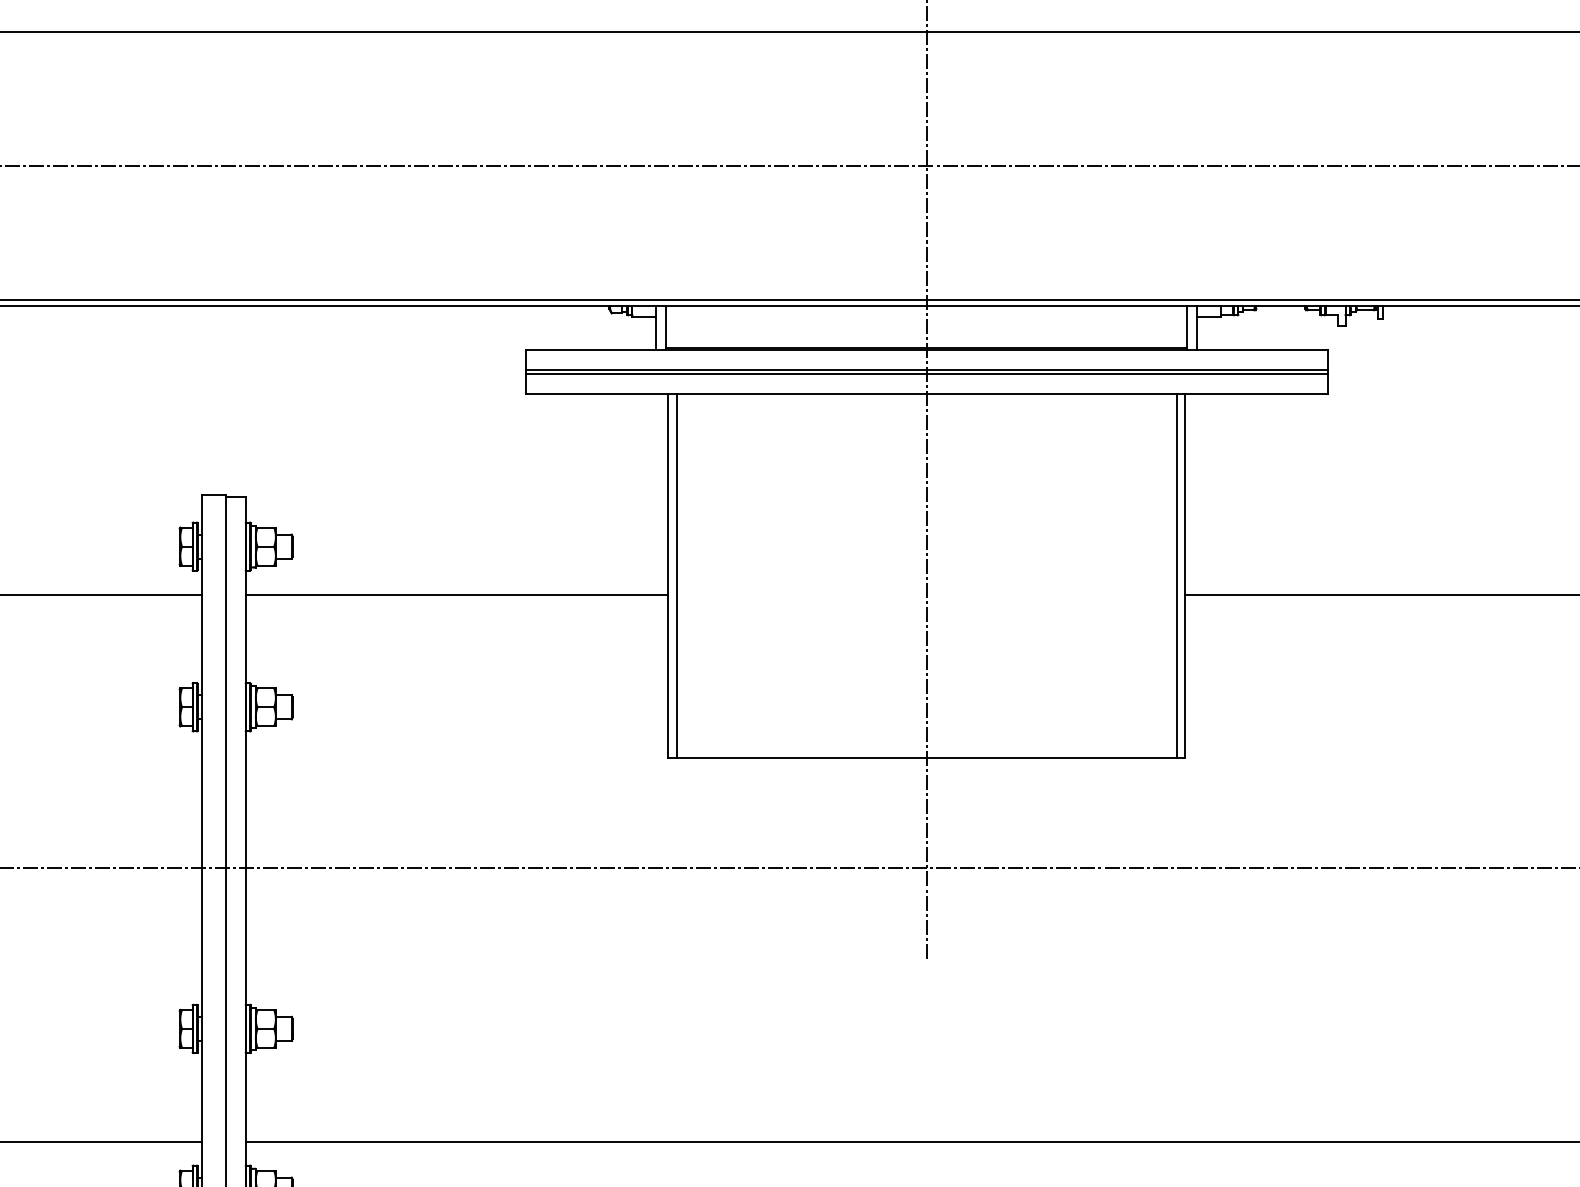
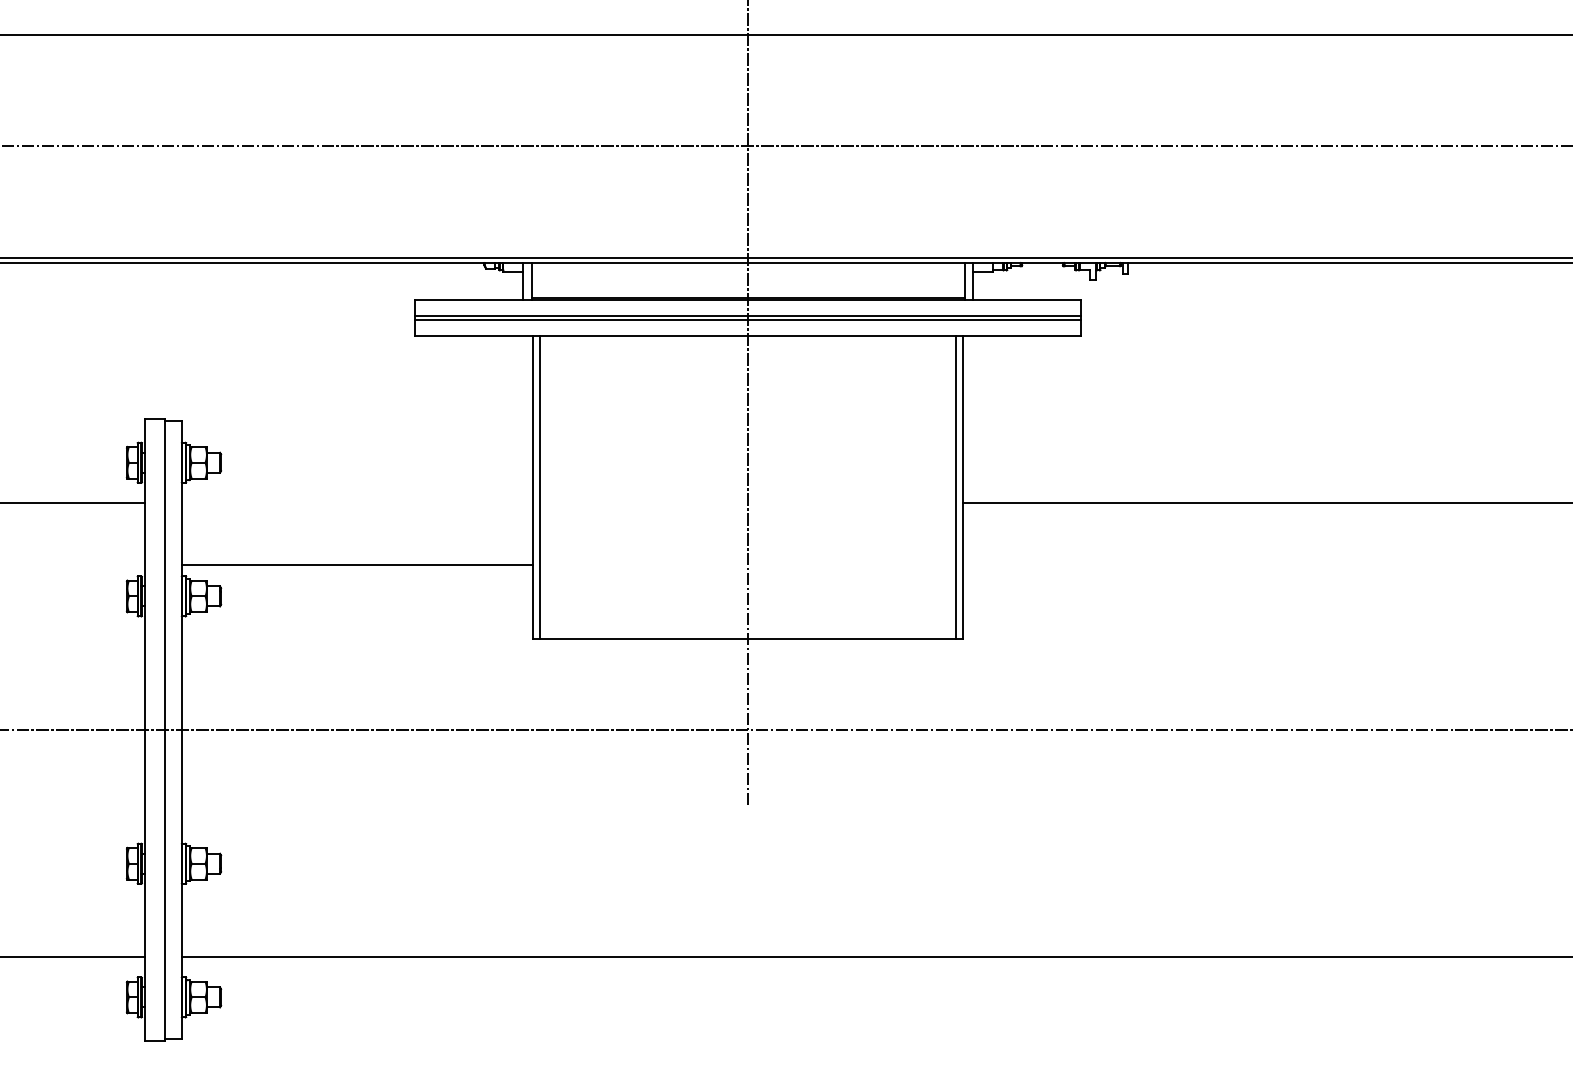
line: (456, 594) -> (357, 564), moved

